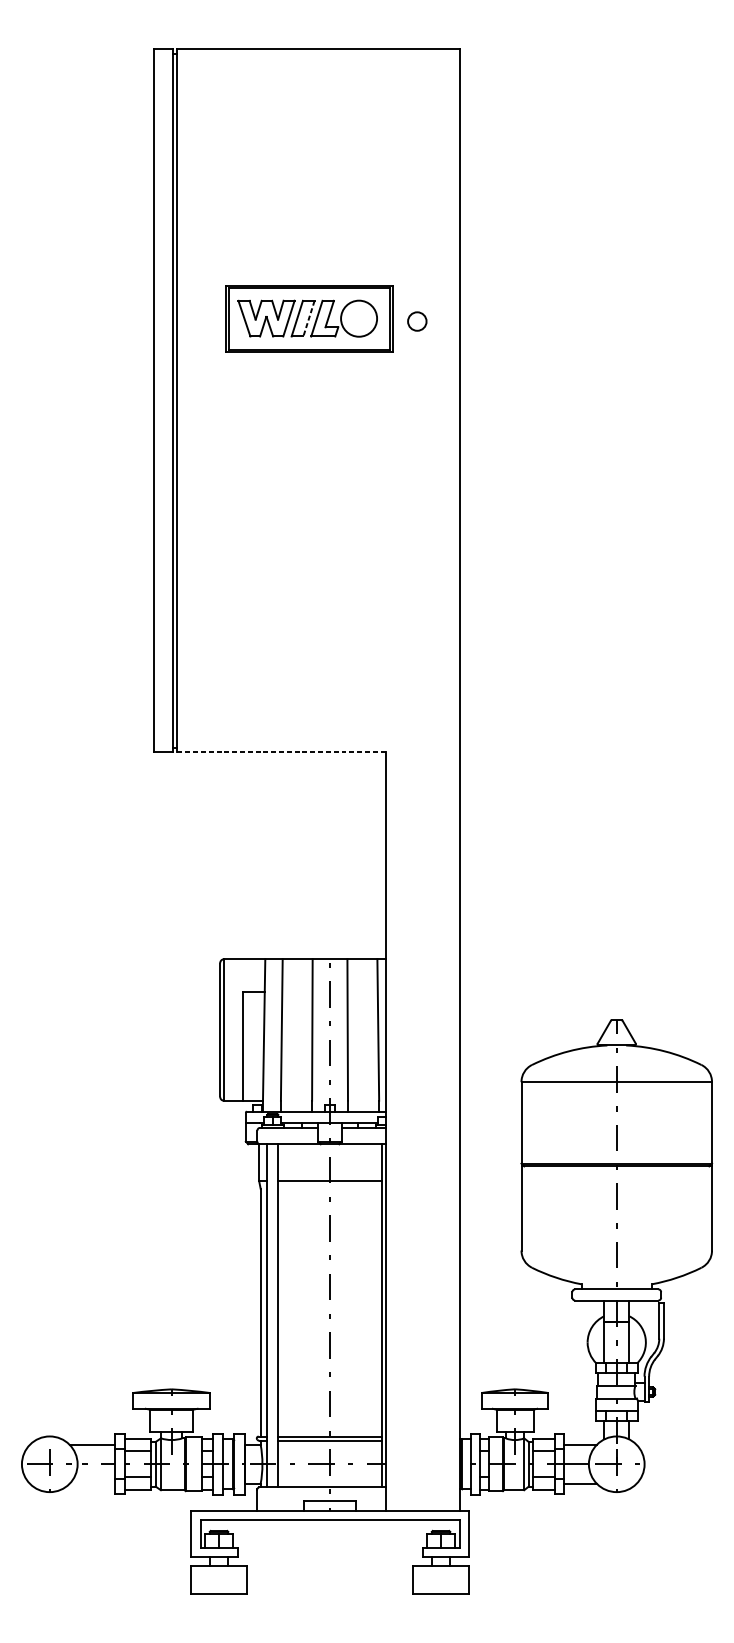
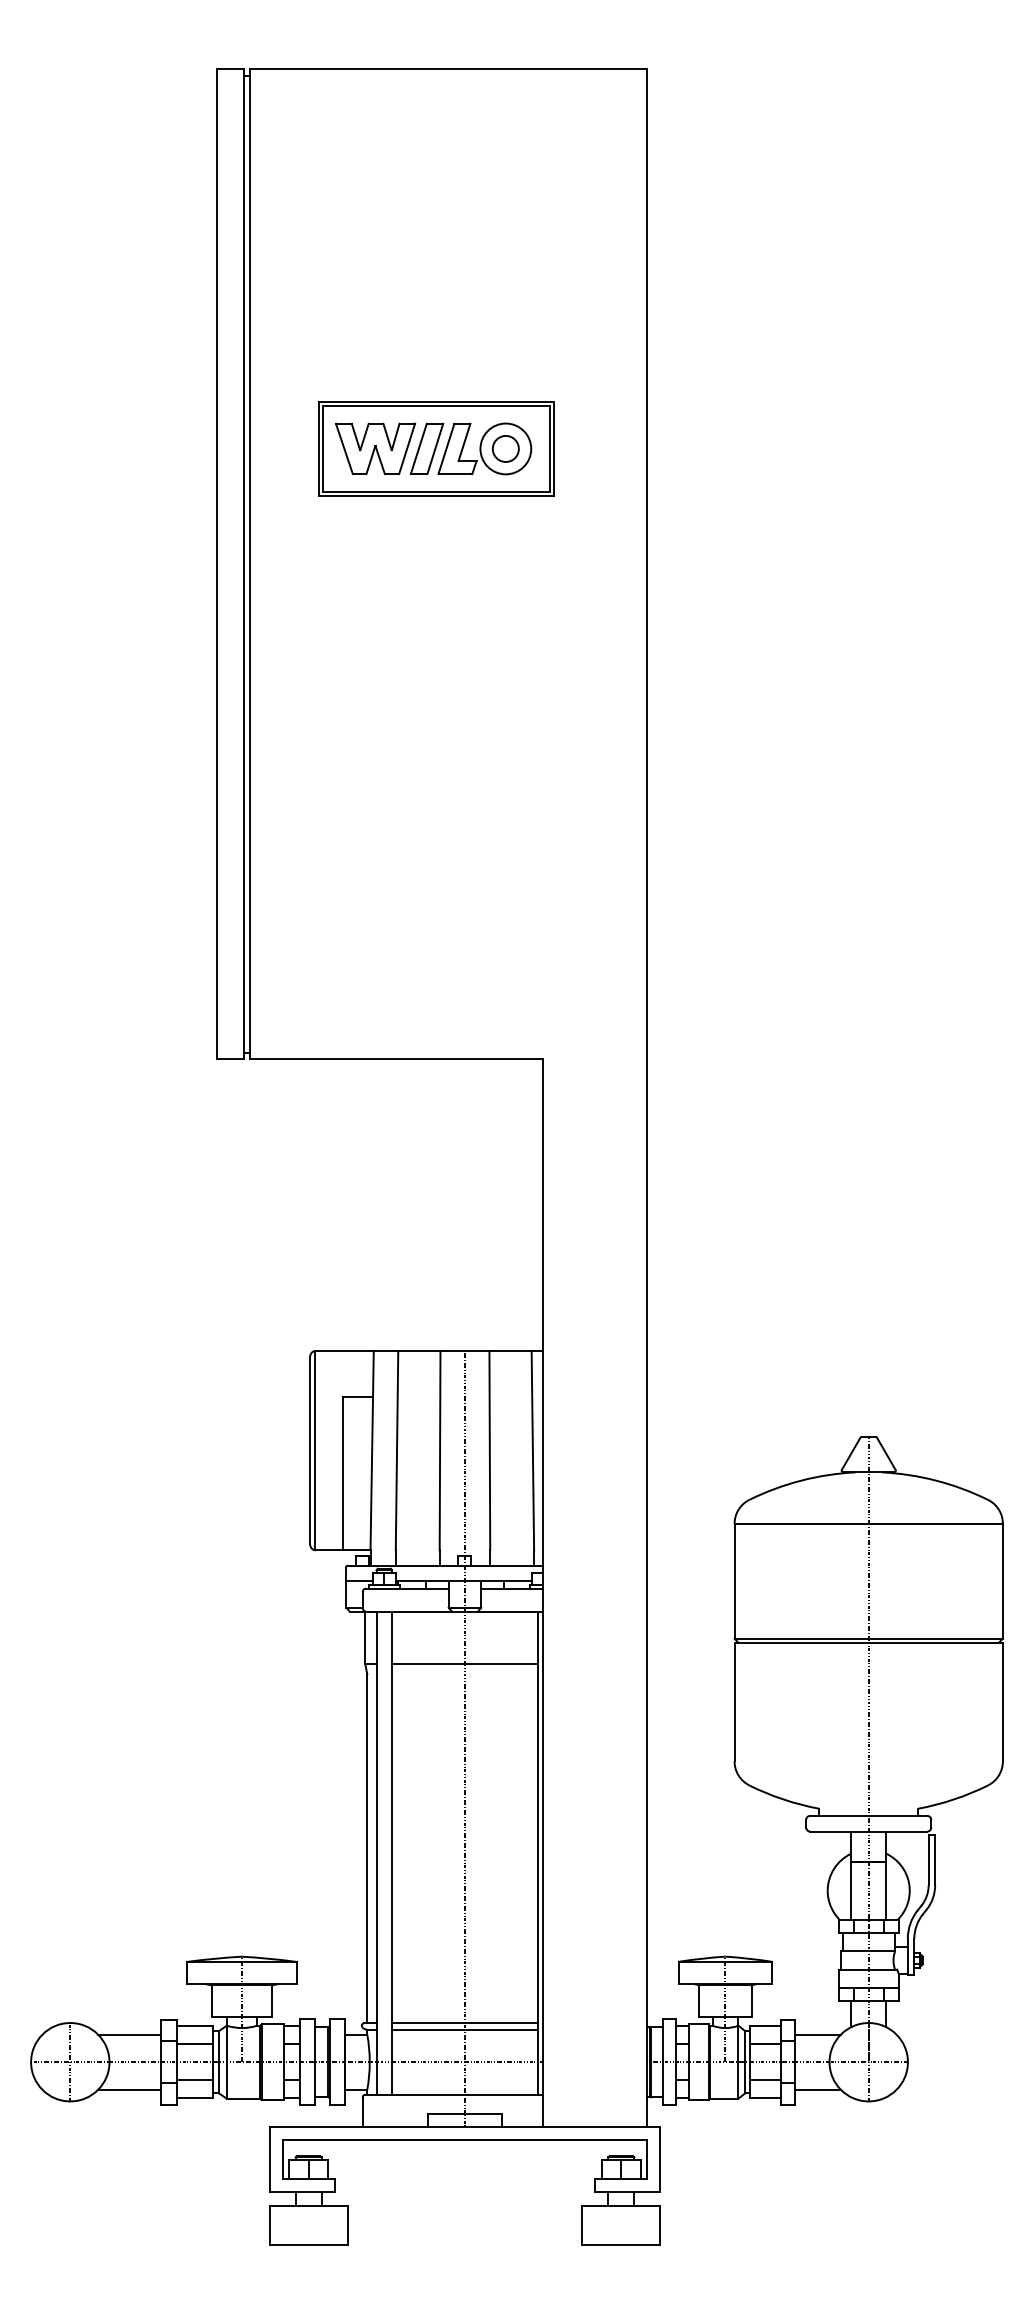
line: (309, 319) -> (435, 449), dashed -> solid
circle: (417, 321) -> (505, 448), moved
line: (281, 752) -> (396, 1059), dashed -> solid
line: (91, 1483) -> (129, 2089), added

